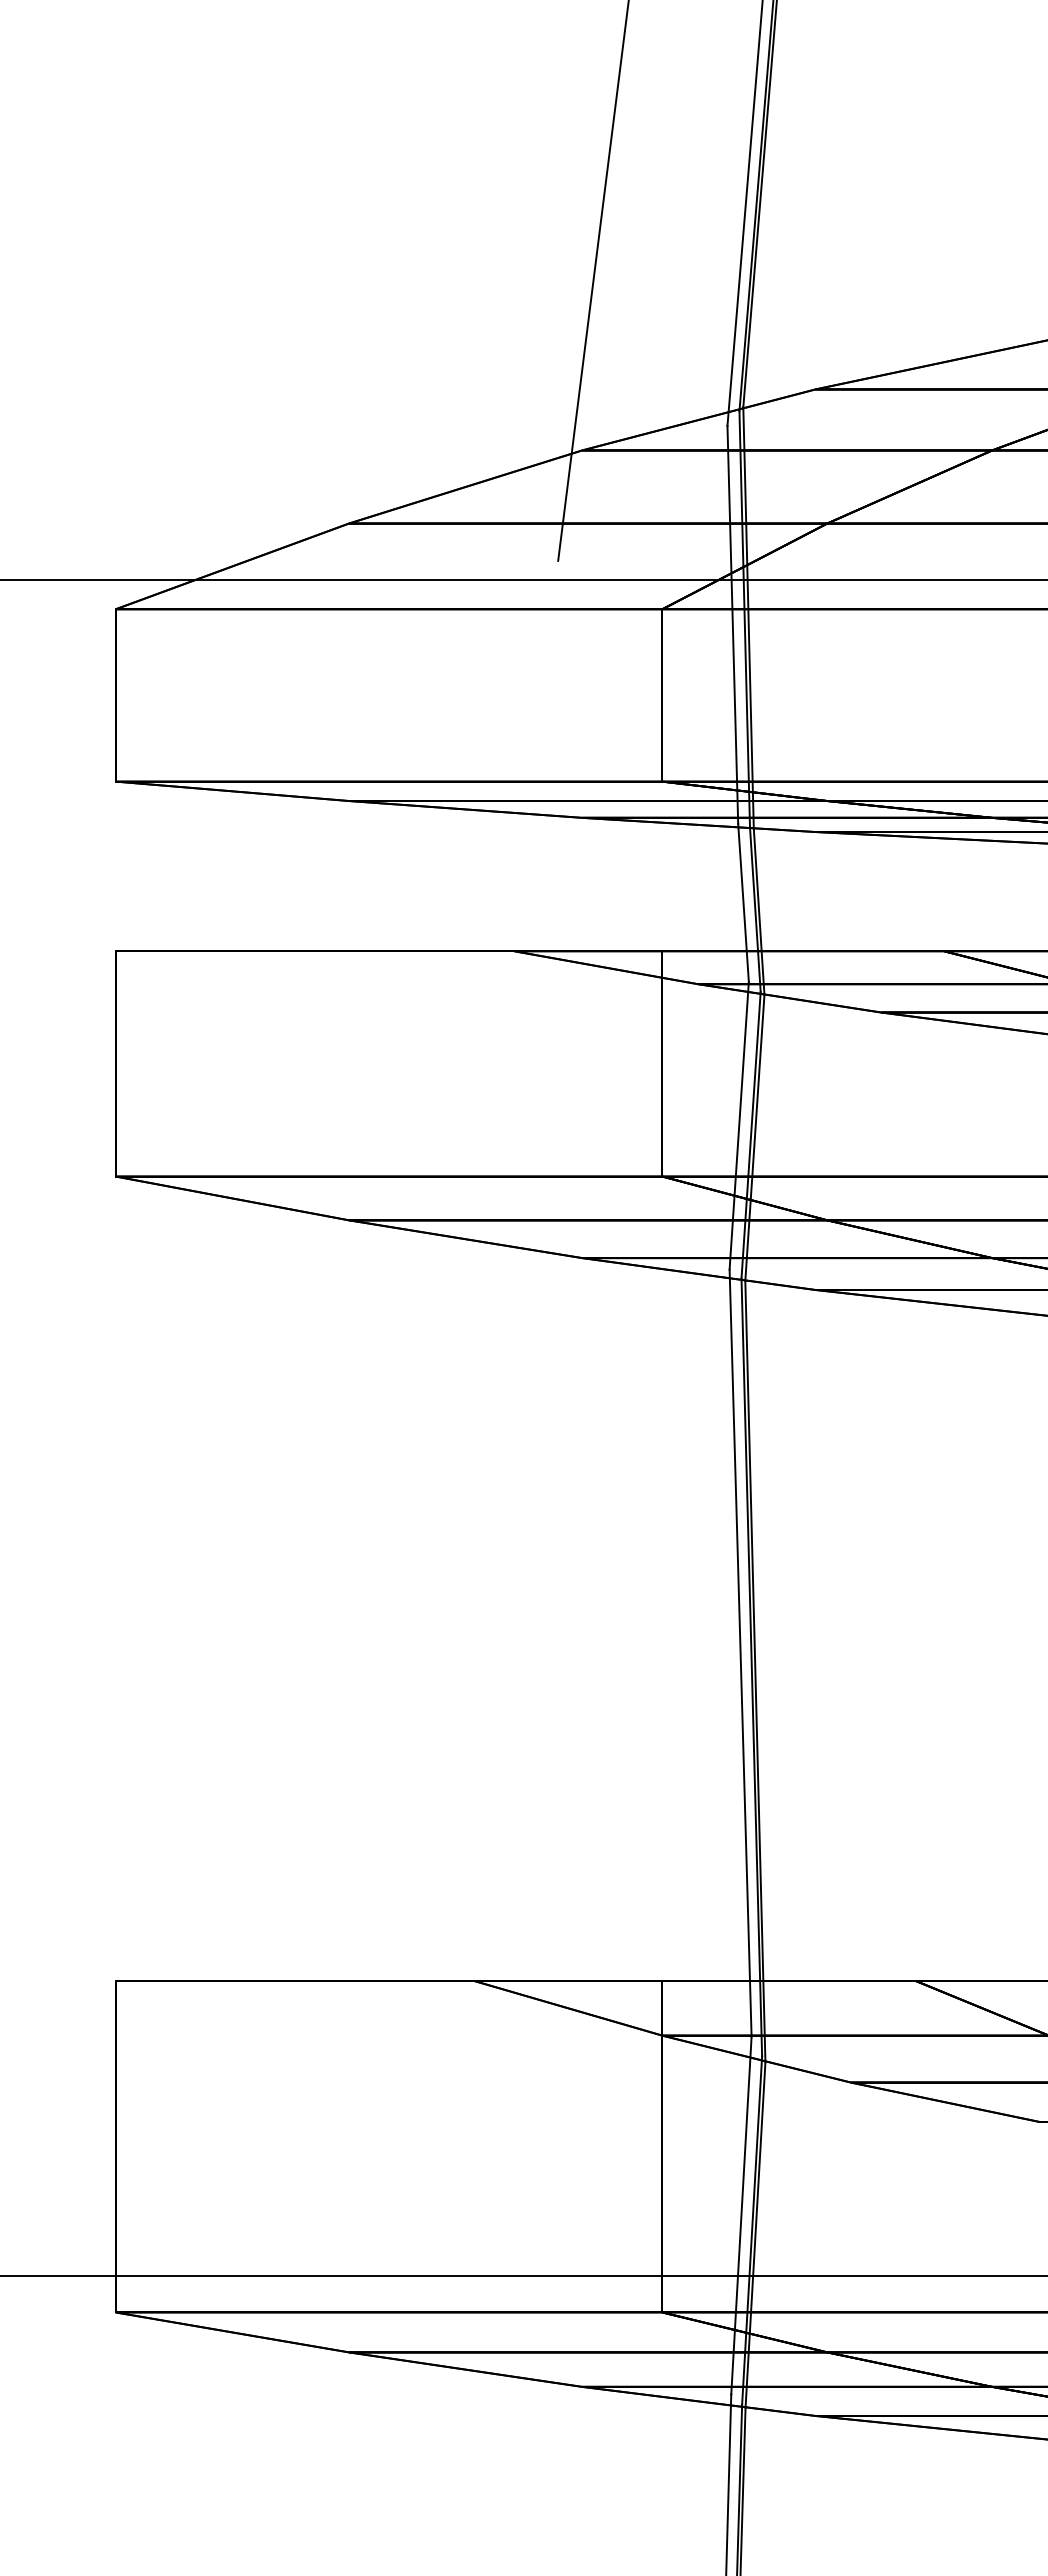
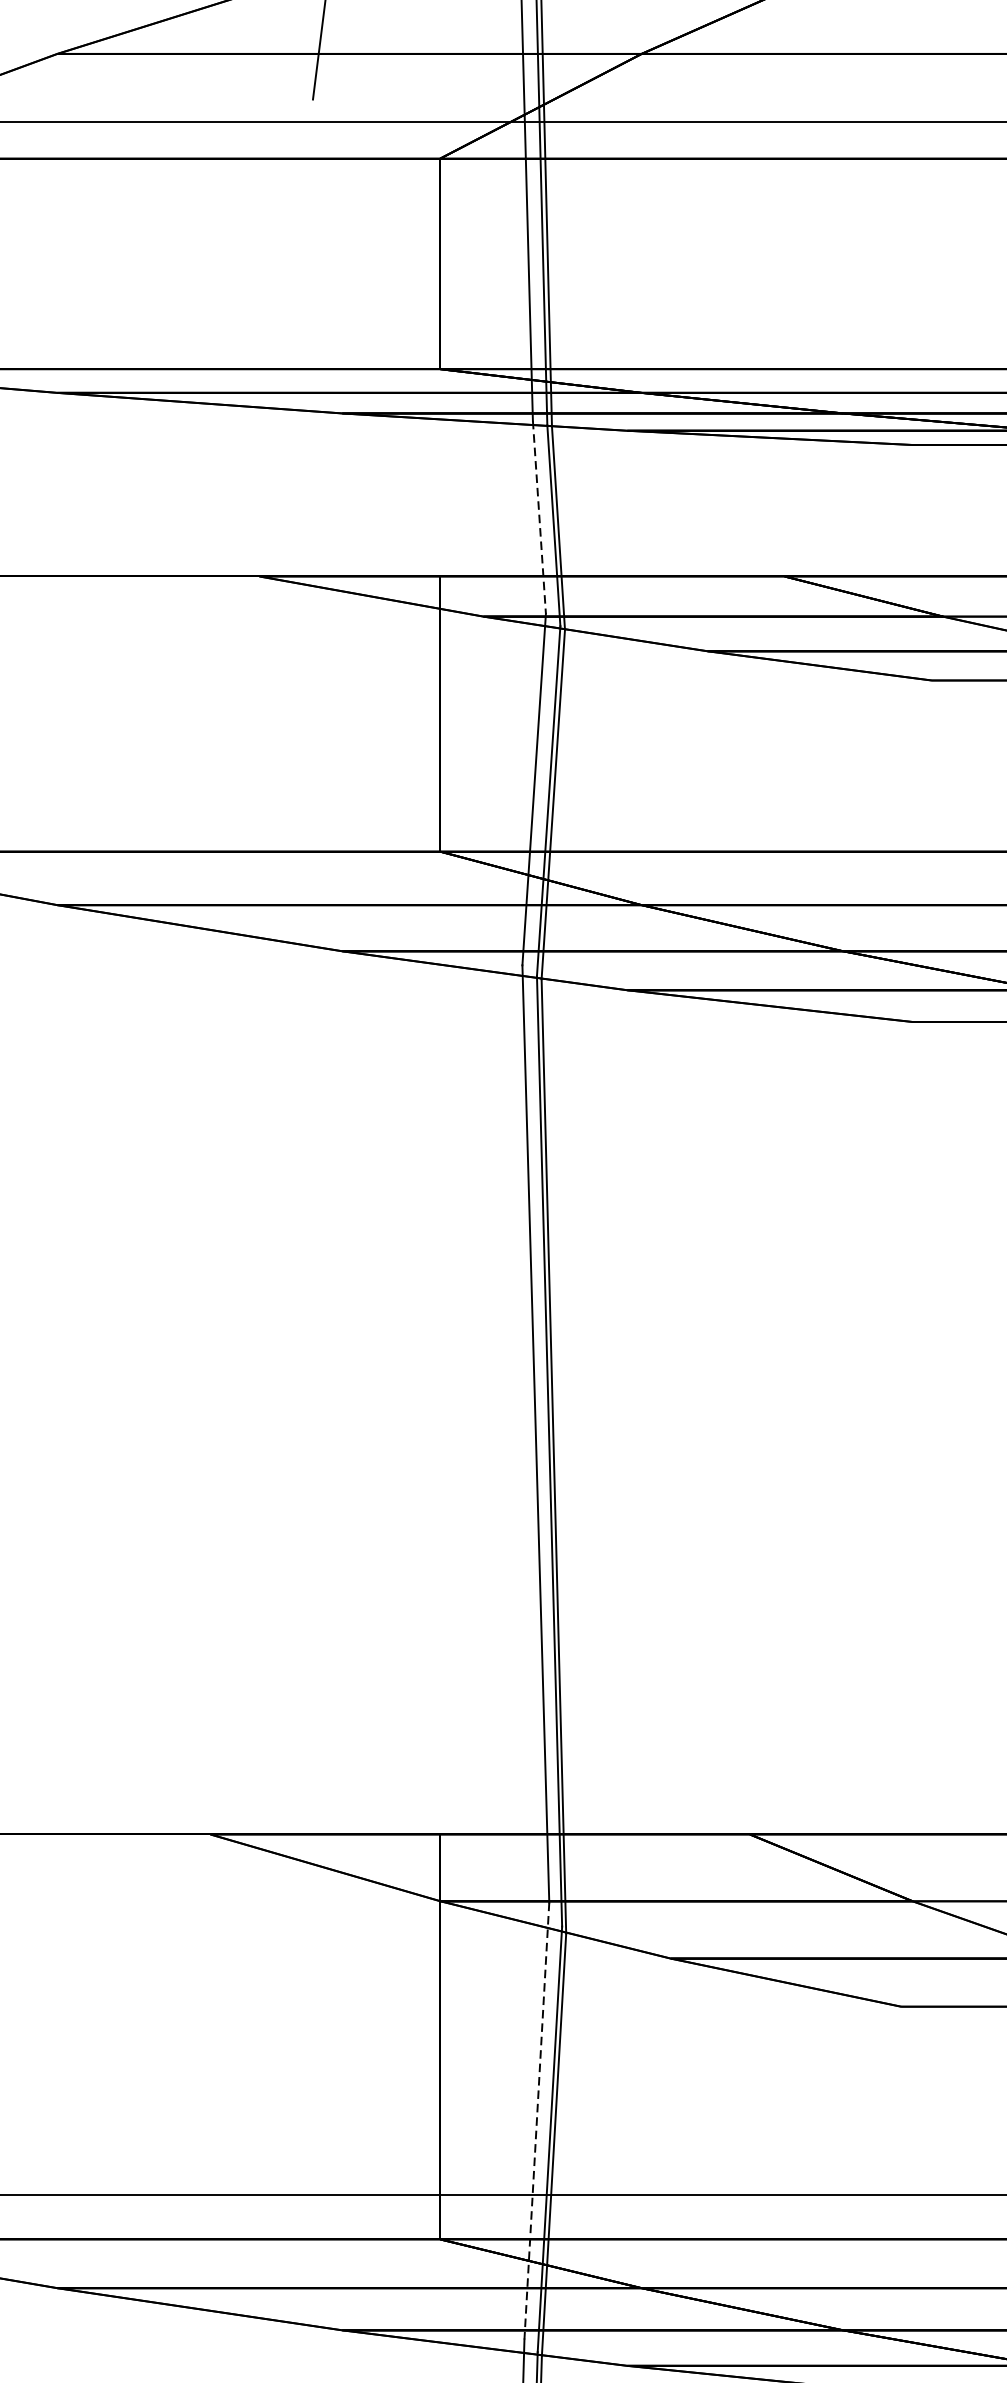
line: (743, 903) -> (539, 518), solid -> dashed
line: (741, 2216) -> (536, 2122), solid -> dashed

